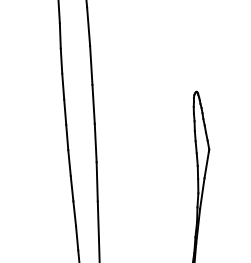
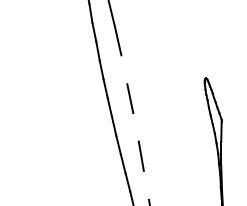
line: (91, 65) -> (124, 69), removed
line: (95, 143) -> (135, 127), removed
line: (97, 219) -> (145, 184), removed

